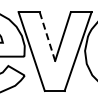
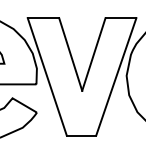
line: (47, 36) -> (70, 54), dashed -> solid

